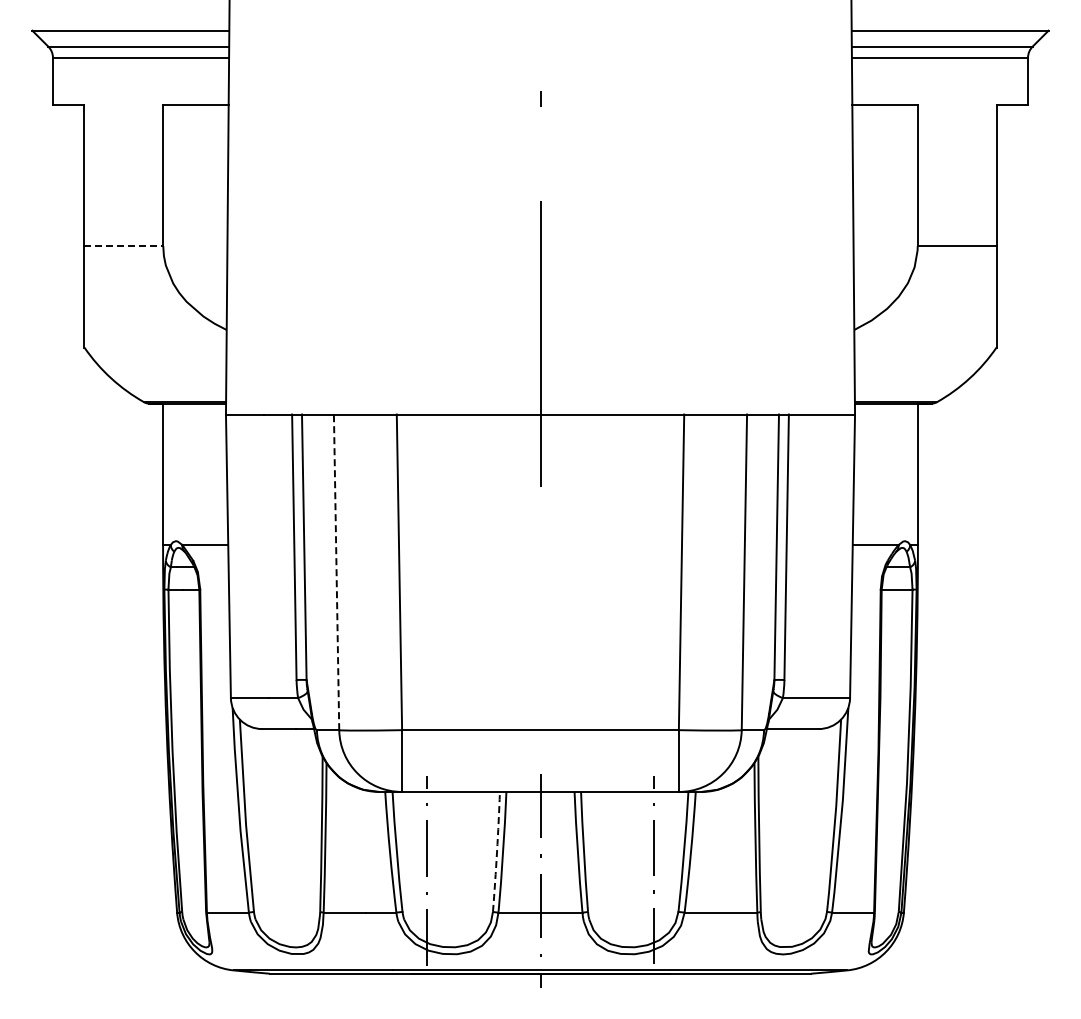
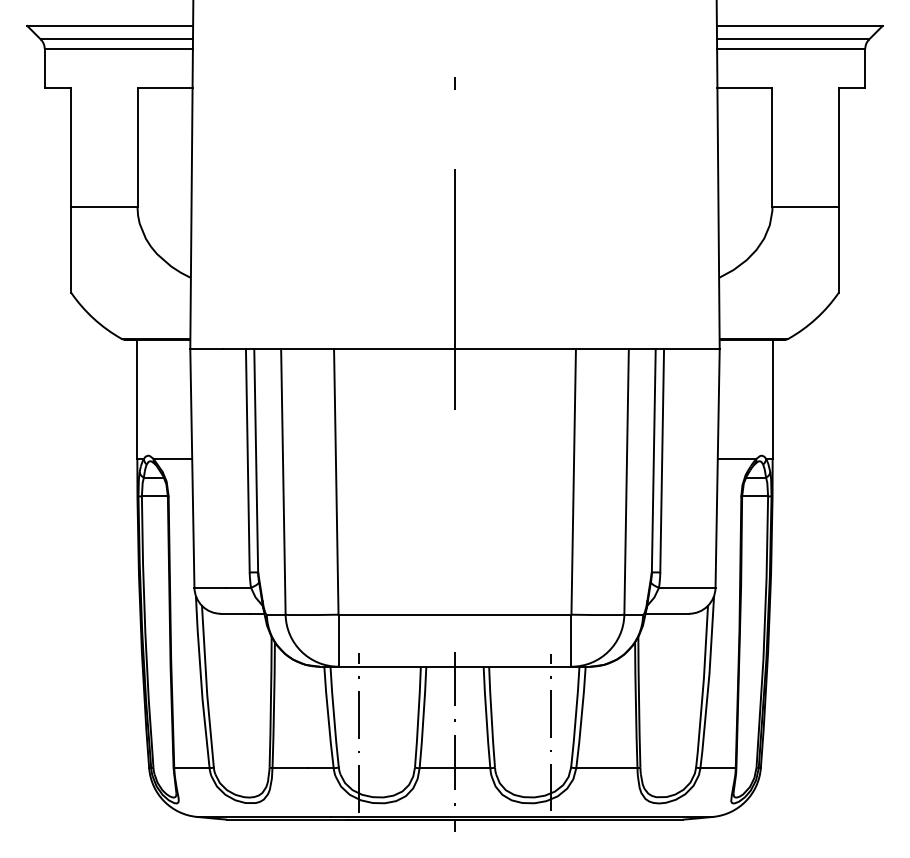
line: (124, 246) -> (104, 207), dashed -> solid
line: (336, 572) -> (283, 482), dashed -> solid
arc: (497, 851) -> (418, 716), dashed -> solid

